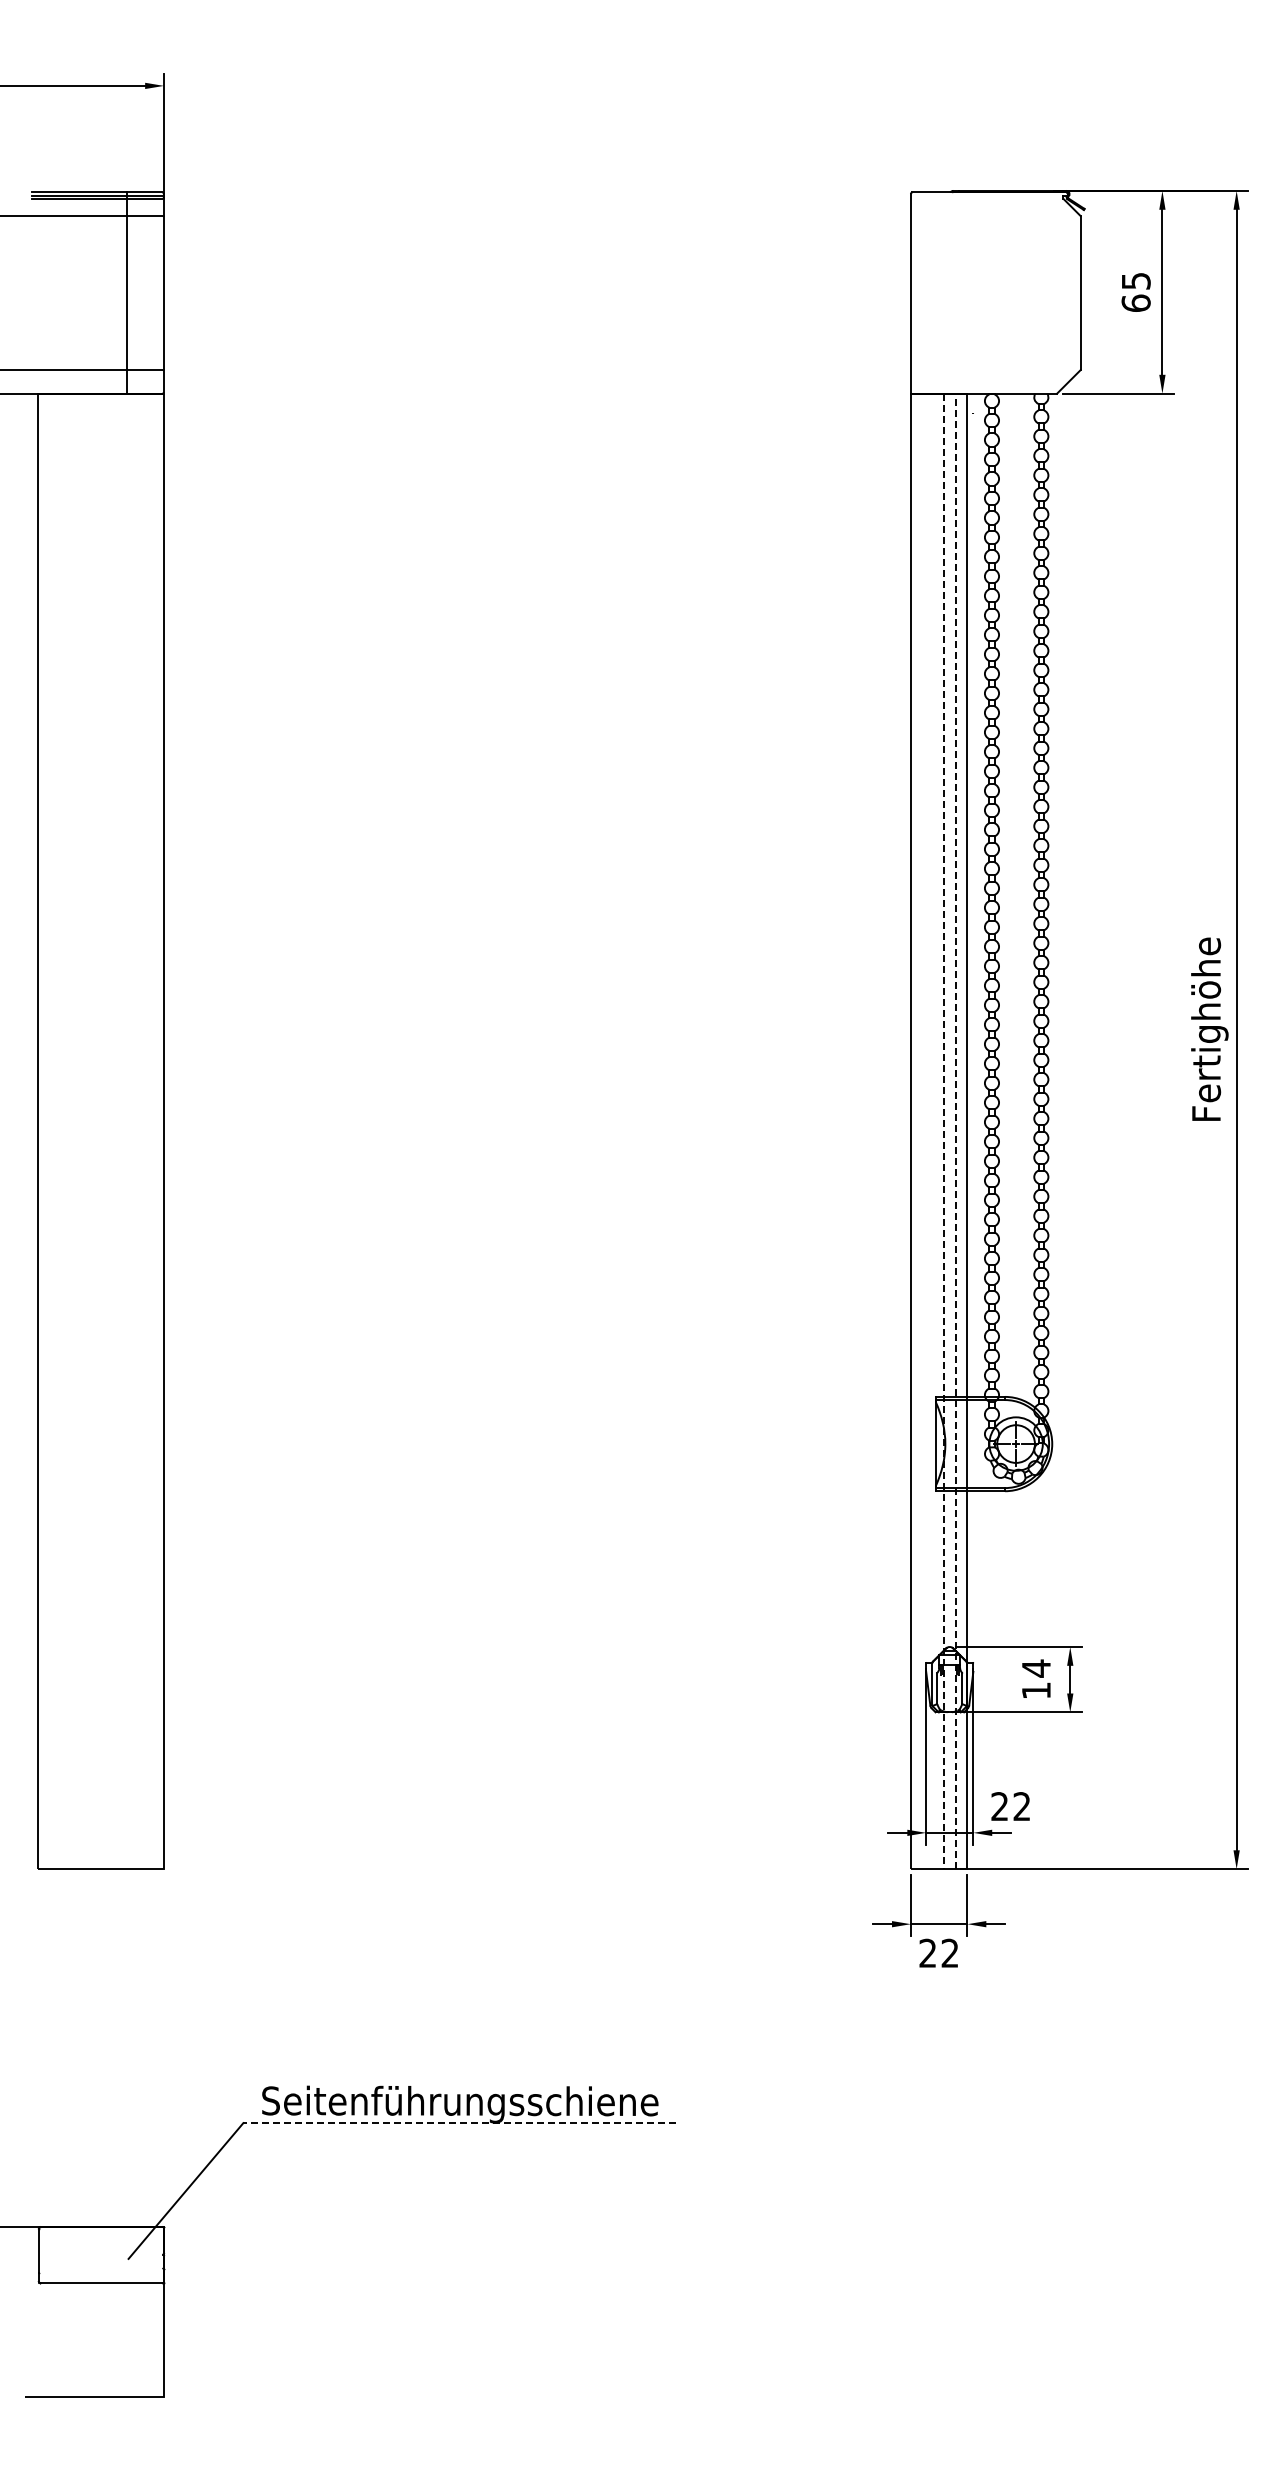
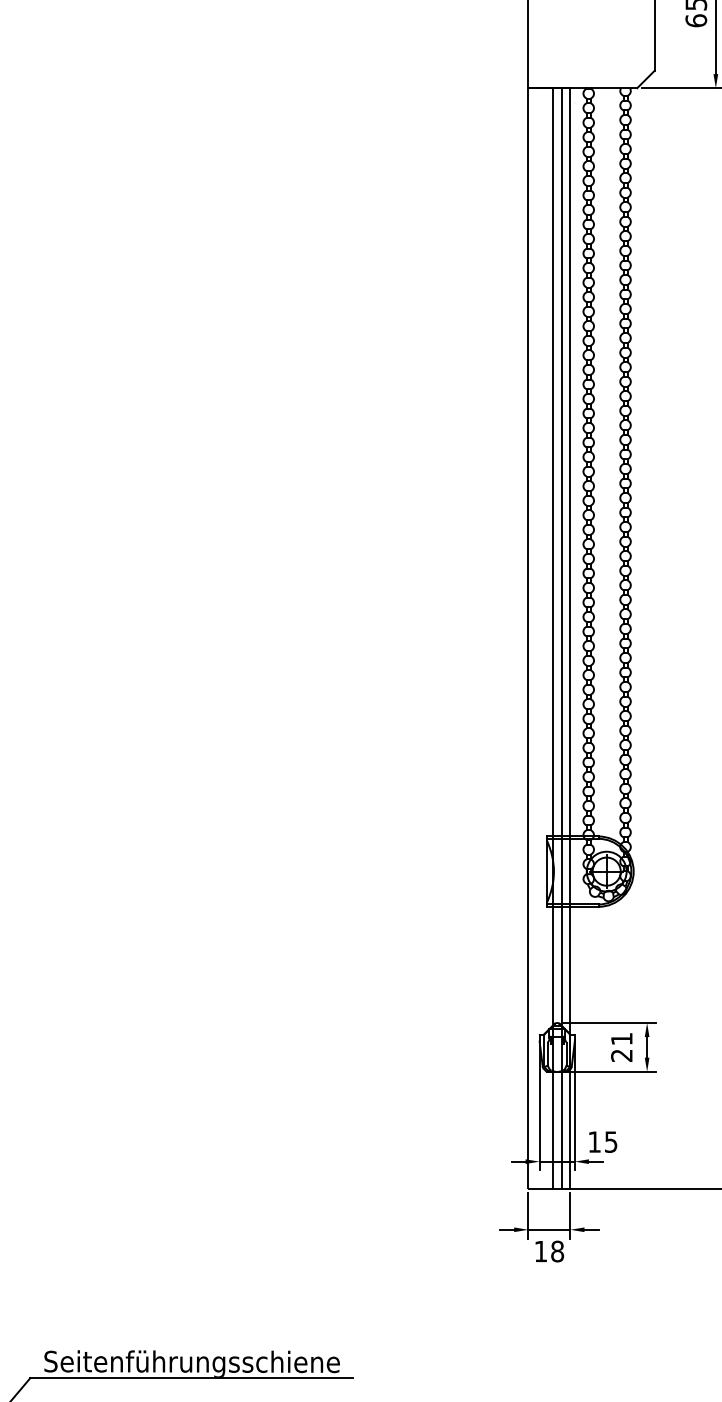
line: (943, 1131) -> (552, 638), dashed -> solid
line: (956, 1131) -> (562, 638), dashed -> solid
text: (1035, 1679) -> (621, 1047), 14 -> 21
text: (1010, 1806) -> (602, 1141), 22 -> 15
text: (938, 1952) -> (548, 1250), 22 -> 18
line: (459, 2123) -> (191, 1378), dashed -> solid

